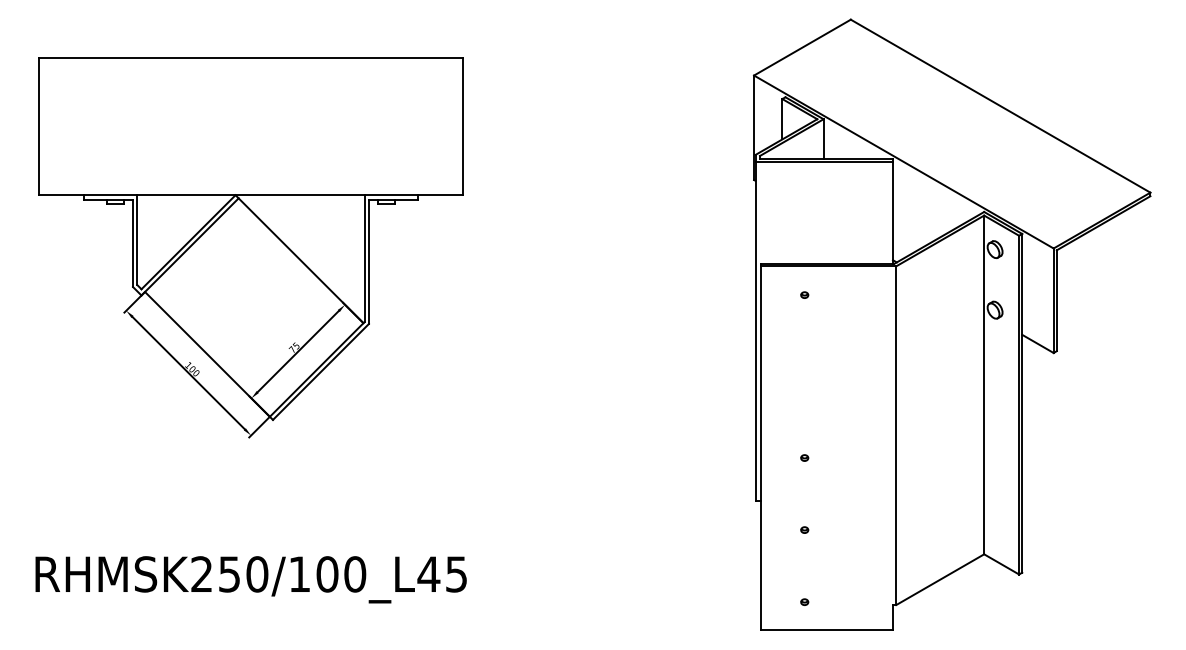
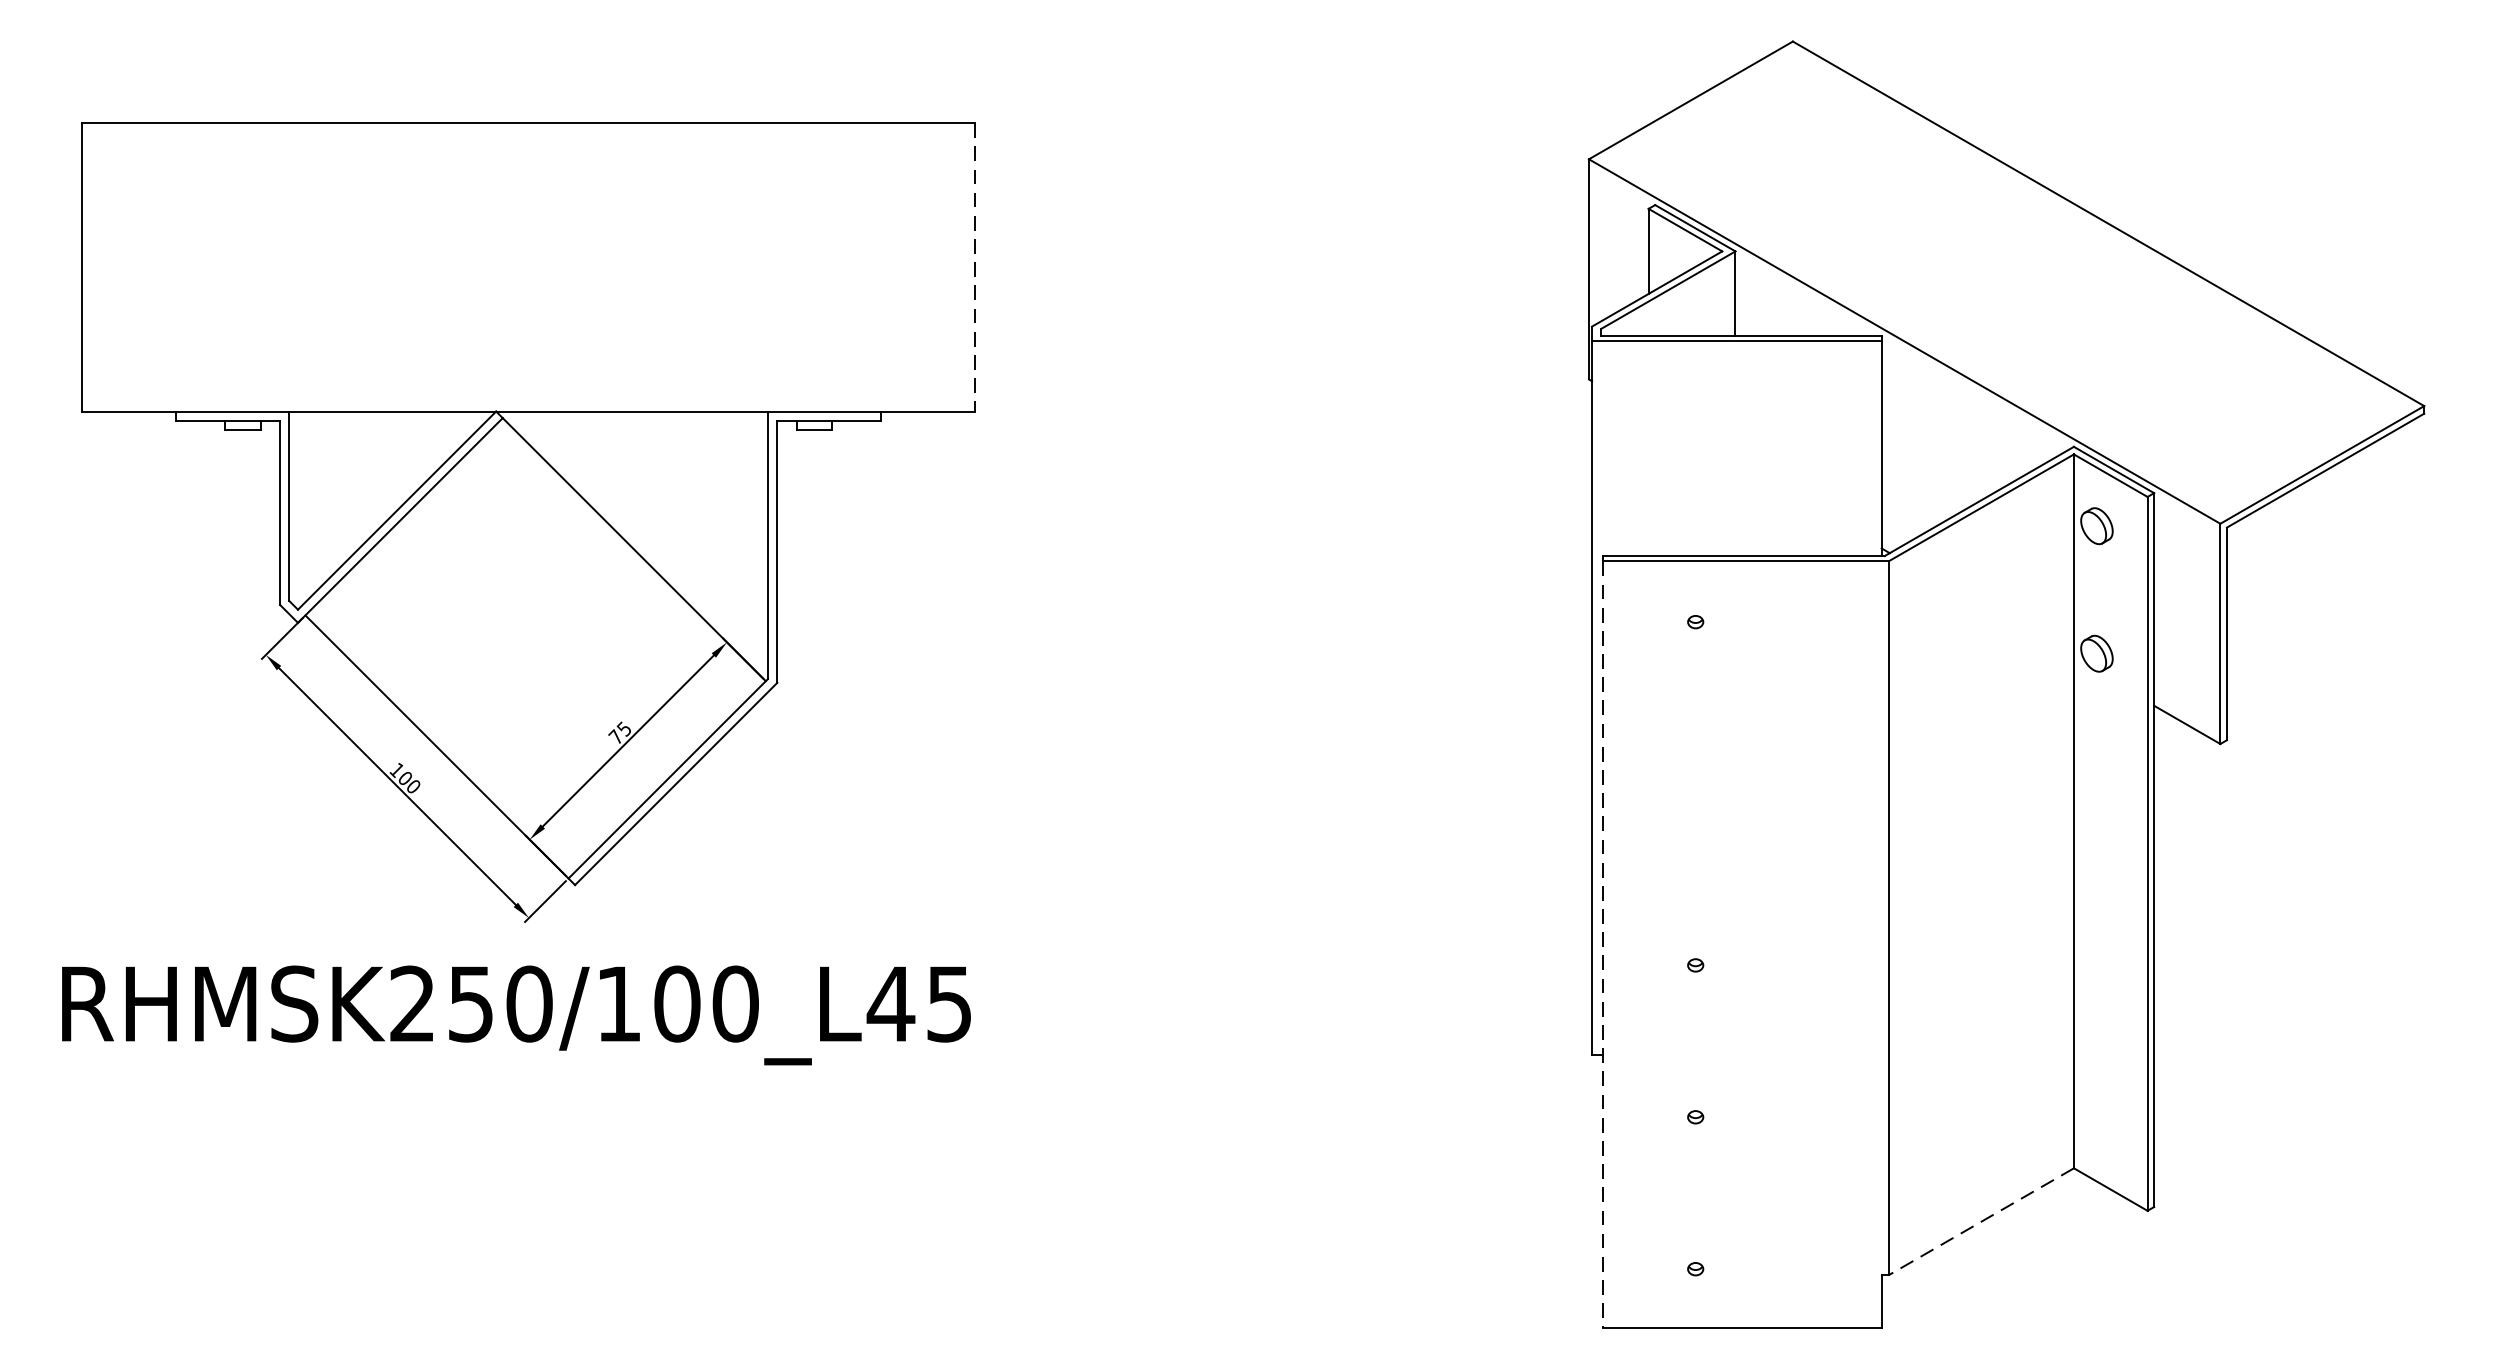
line: (462, 127) -> (974, 268), solid -> dashed
line: (760, 448) -> (1602, 945), solid -> dashed
text: (250, 579) -> (515, 1014), moved
line: (940, 579) -> (1981, 1221), solid -> dashed

